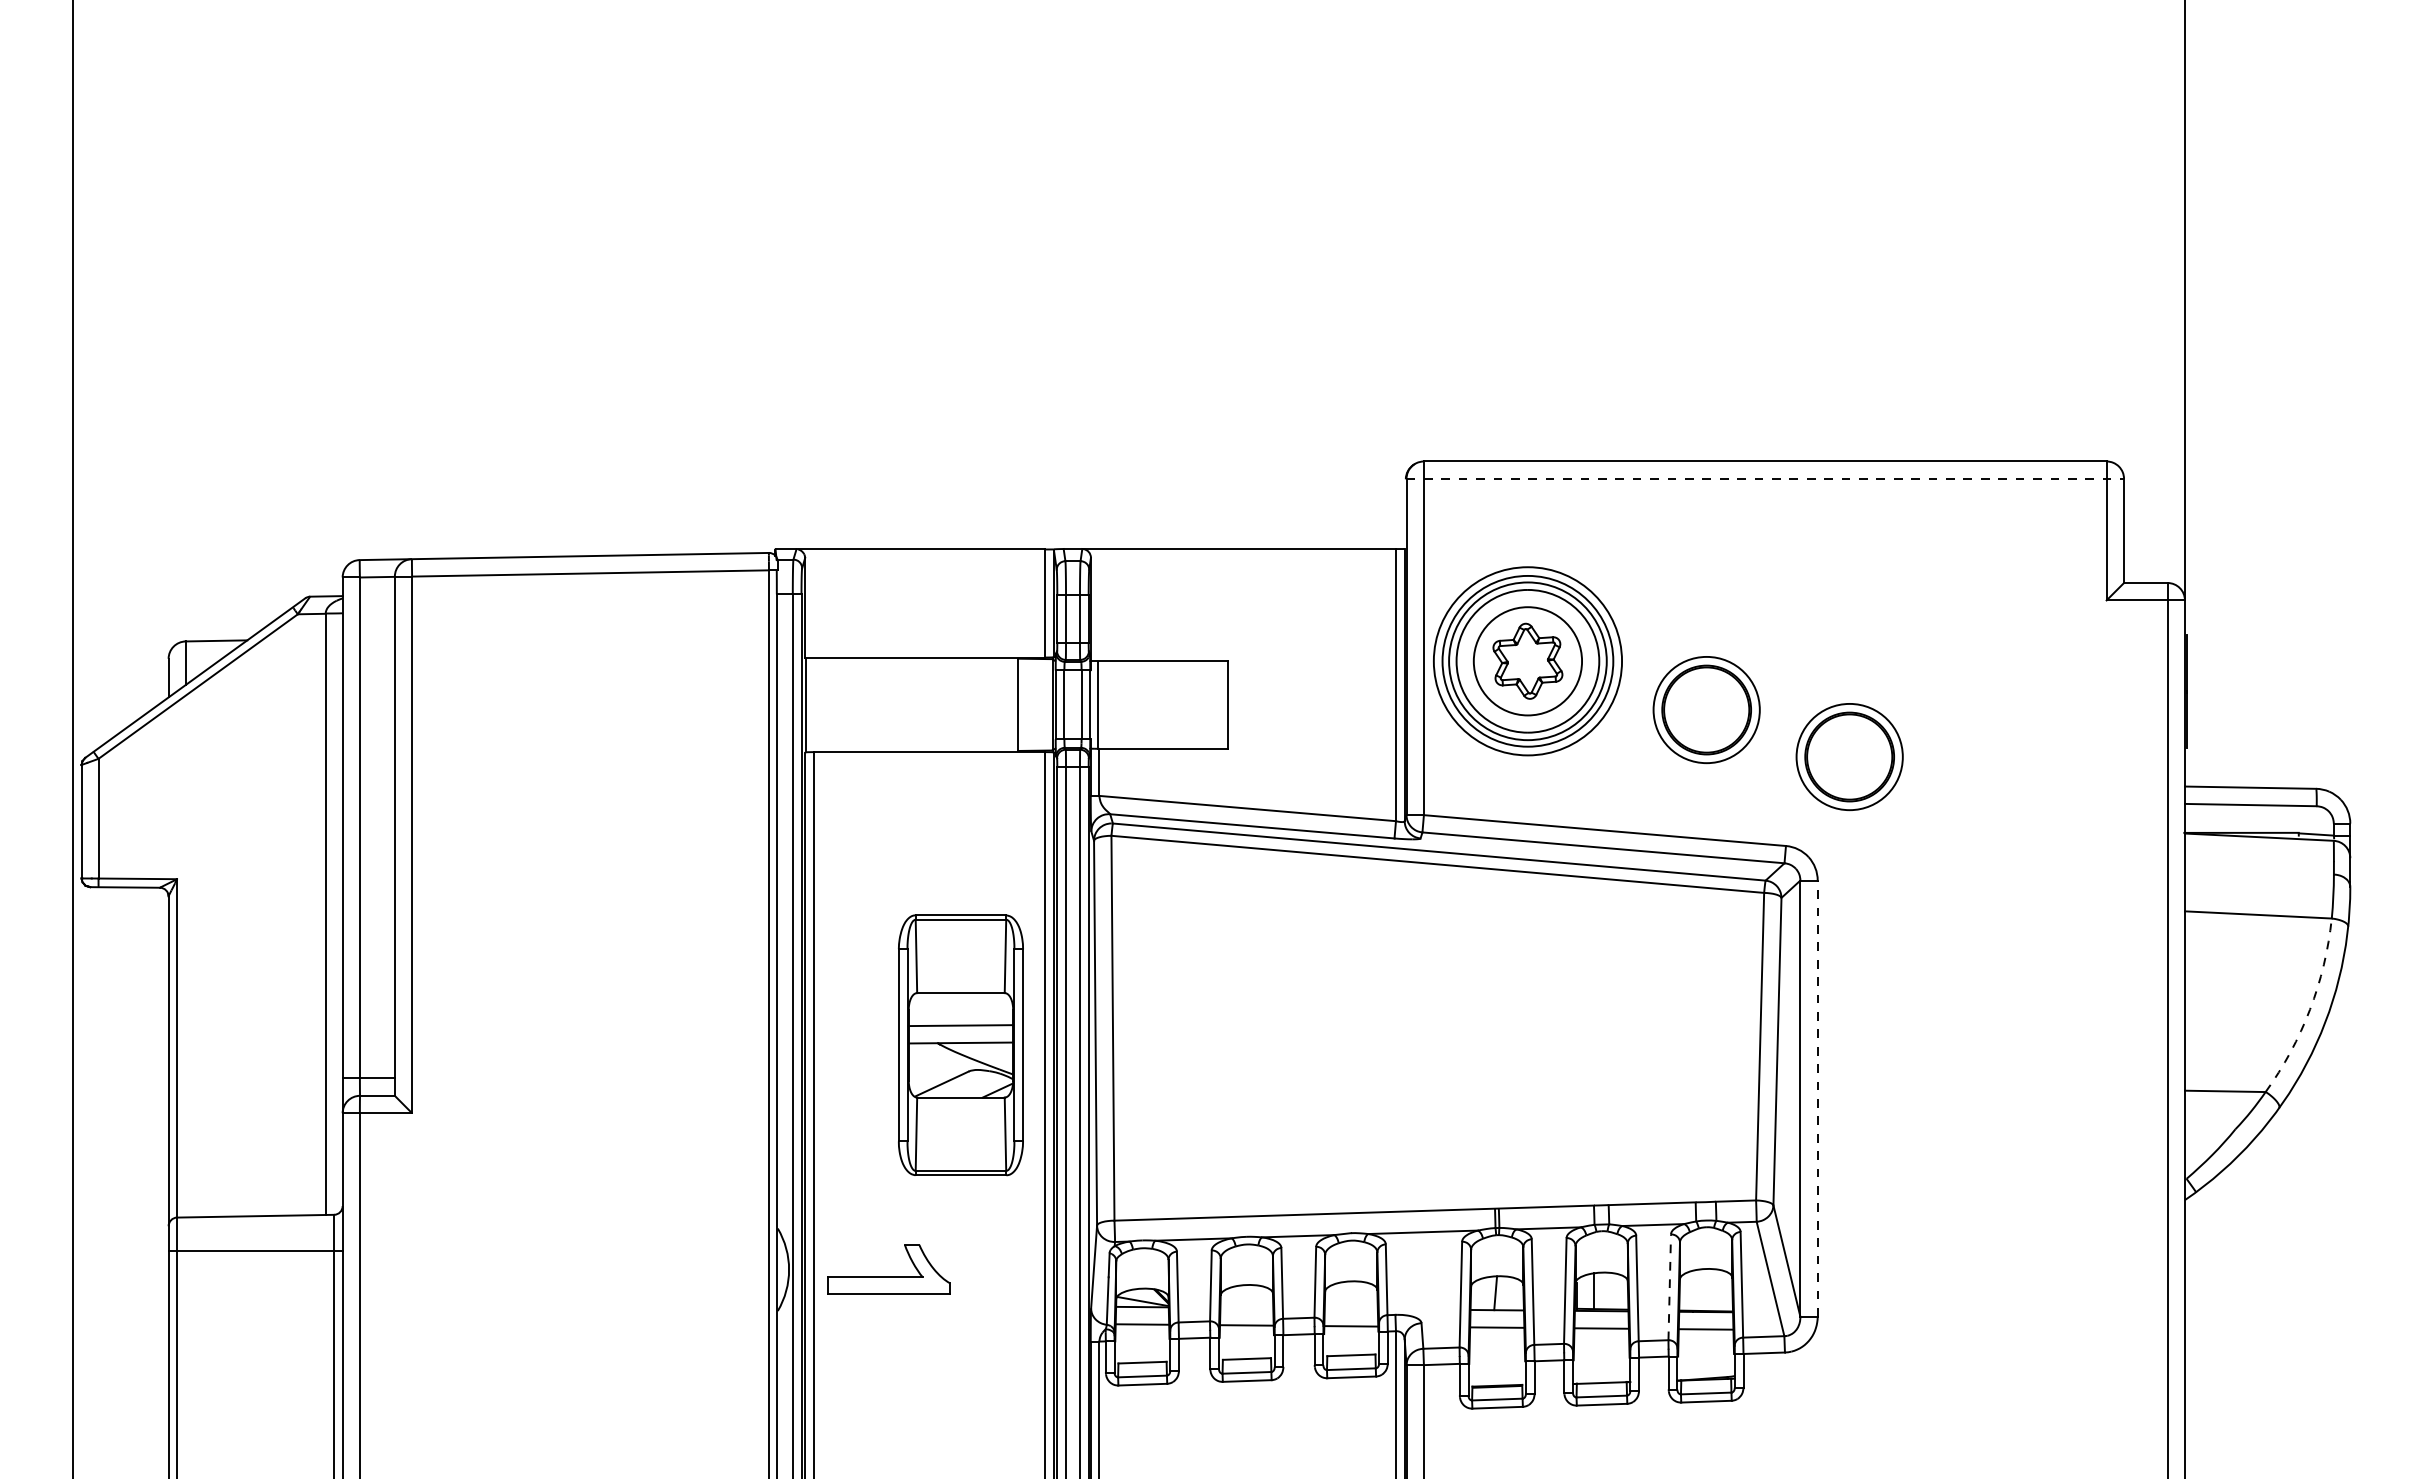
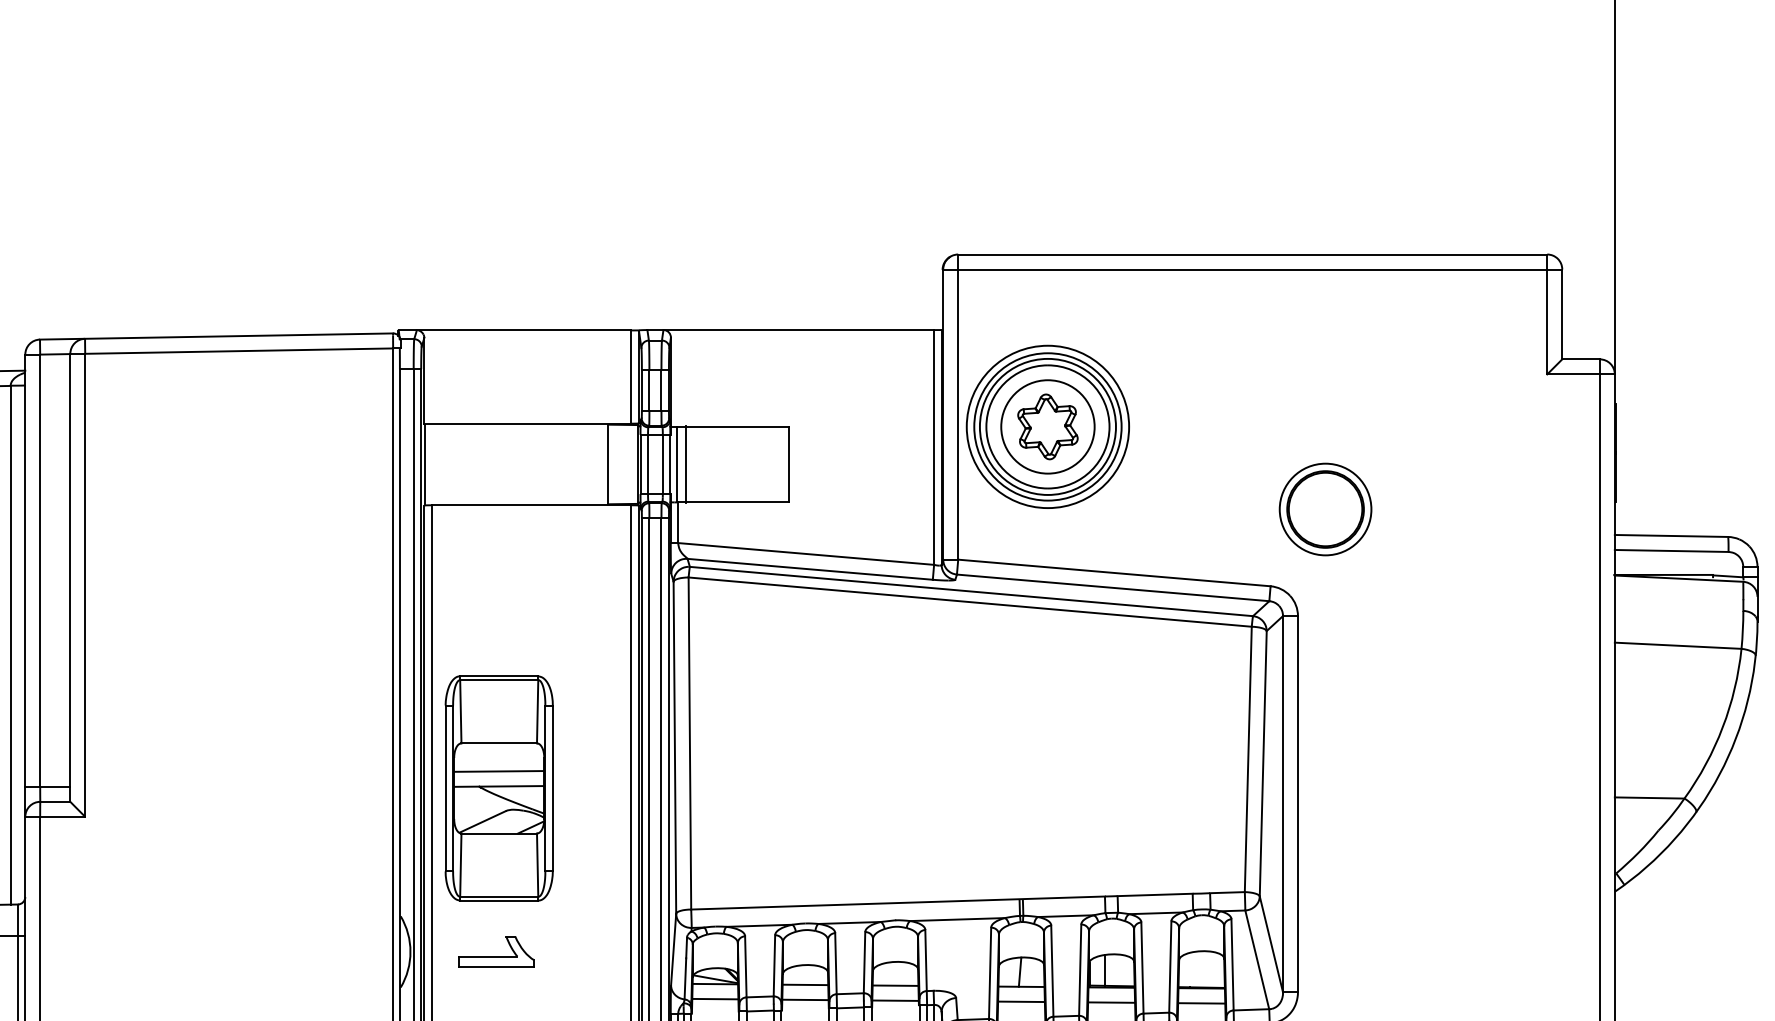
line: (1765, 478) -> (1252, 269), dashed -> solid
line: (1108, 704) -> (686, 464), added
part: (1706, 710) -> (1202, 469), removed
arc: (2310, 1009) -> (1723, 727), dashed -> solid
part: (960, 1045) -> (498, 788), moved
line: (1817, 1098) -> (1297, 804), dashed -> solid
part: (888, 1269) -> (496, 951), size x0.71
line: (1669, 1287) -> (1170, 967), dashed -> solid
line: (1246, 1307) -> (805, 984), added
line: (1350, 1308) -> (894, 985), added

